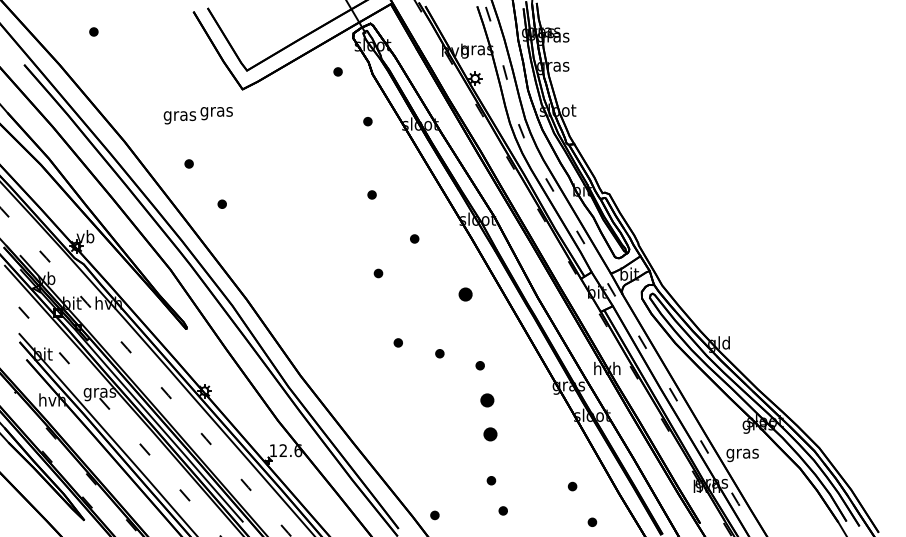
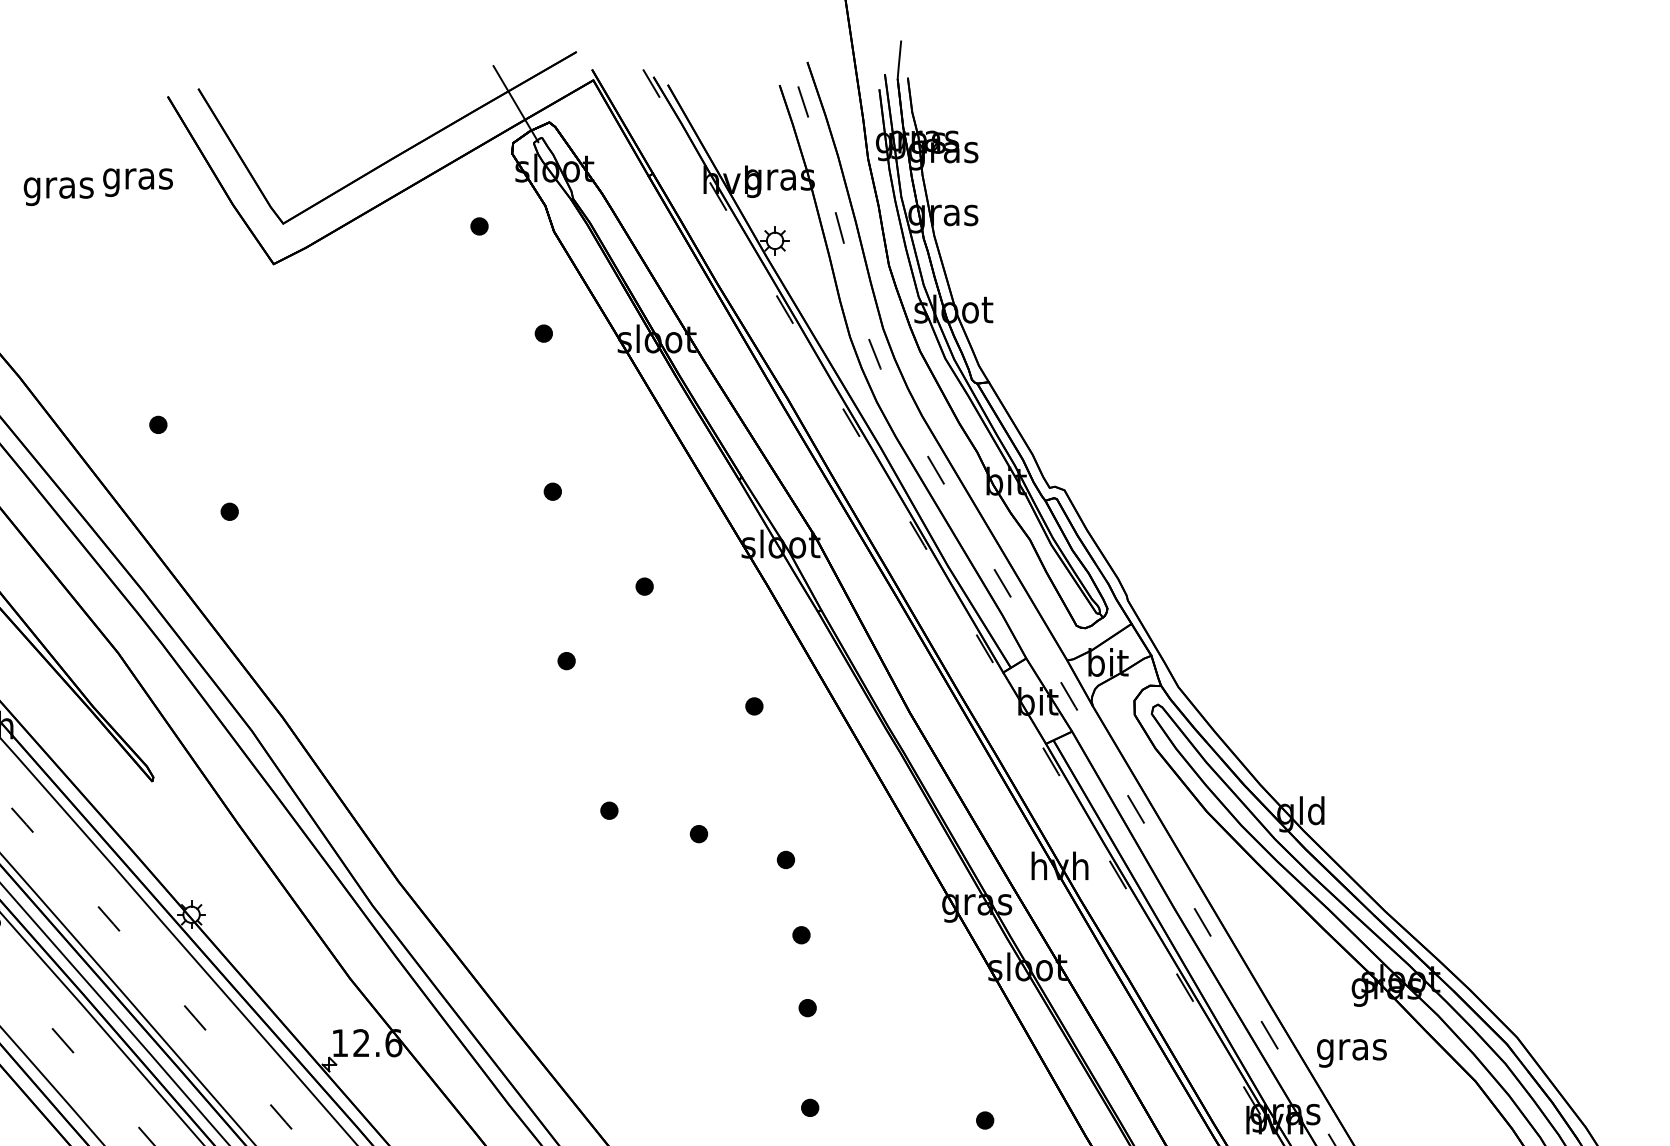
text: (197, 115) -> (96, 186), moved
part: (465, 294) -> (754, 706), size x0.62
part: (487, 400) -> (801, 934), size x0.62
part: (489, 434) -> (805, 1008), size x0.62

